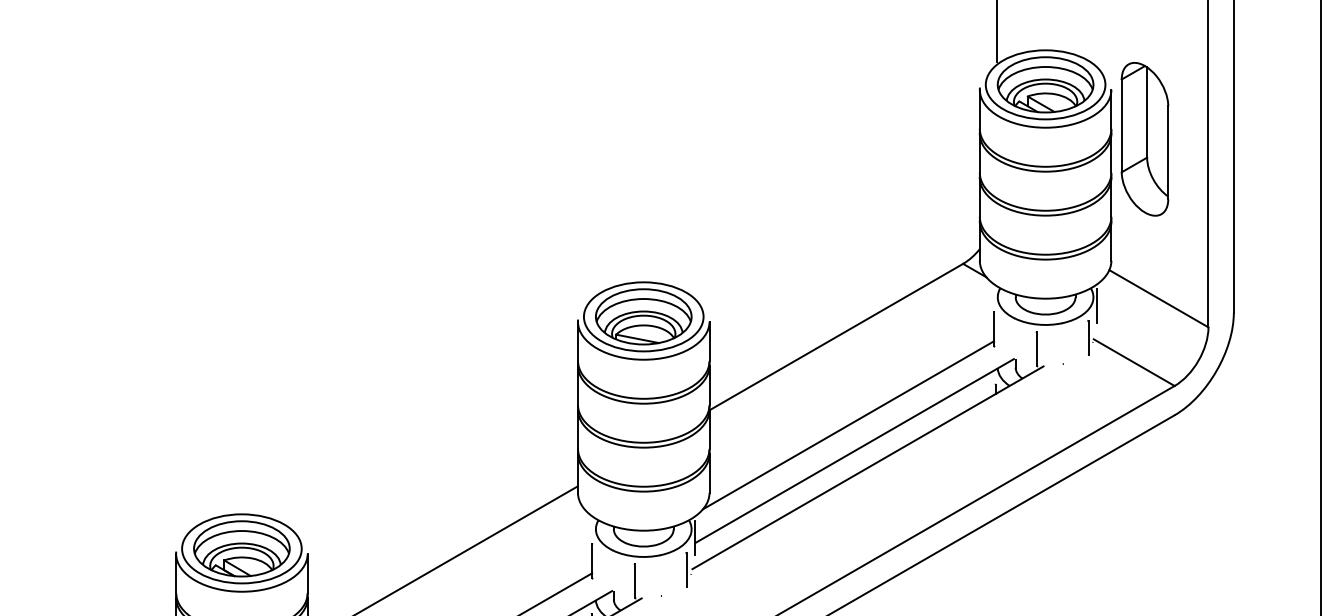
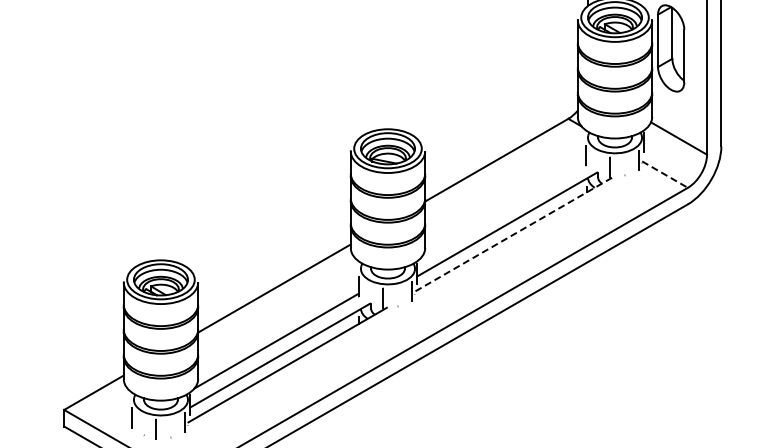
line: (1134, 362) -> (665, 174), solid -> dashed
line: (848, 424) -> (503, 209), removed
line: (867, 468) -> (514, 234), solid -> dashed

